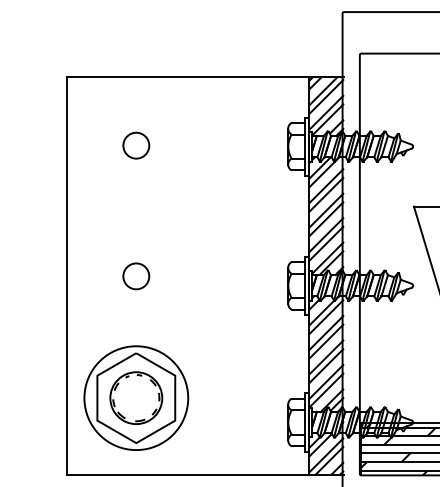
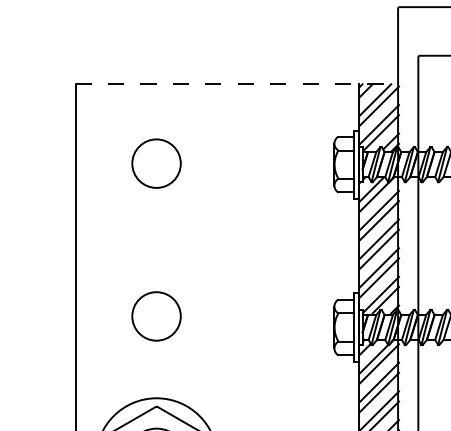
line: (206, 77) -> (238, 83), solid -> dashed
circle: (136, 145) -> (156, 163), size x1.6
circle: (136, 276) -> (156, 316), size x1.6

